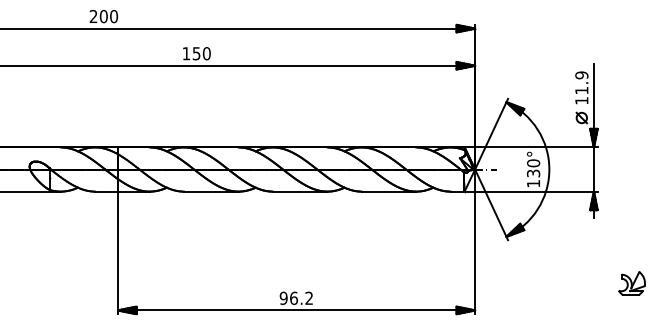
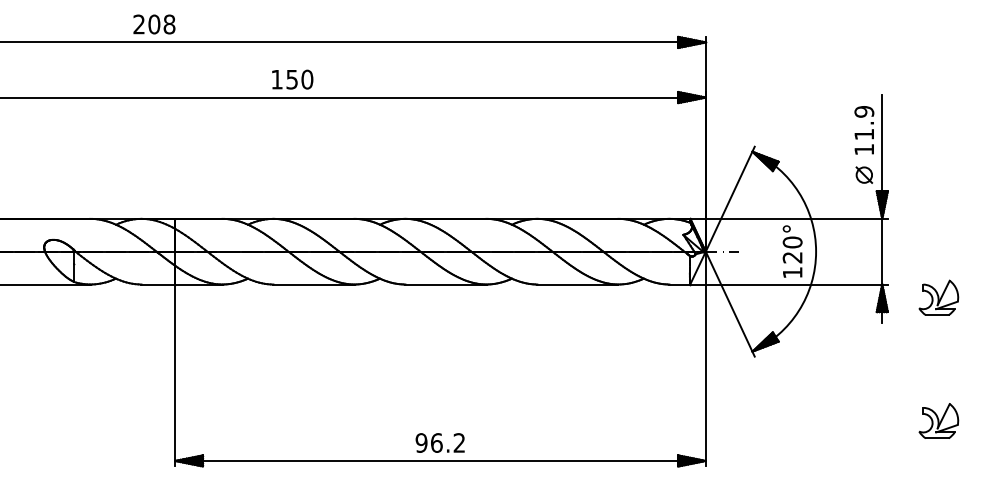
text: (114, 16) -> (170, 24), 200 -> 208
text: (533, 173) -> (792, 257), 130° -> 120°
part: (631, 200) -> (938, 297), added

